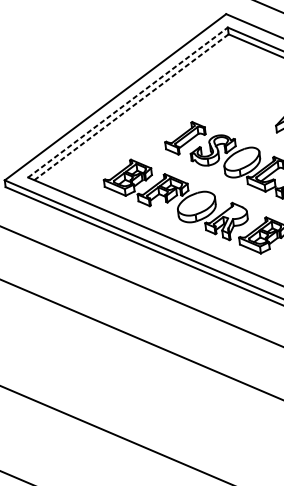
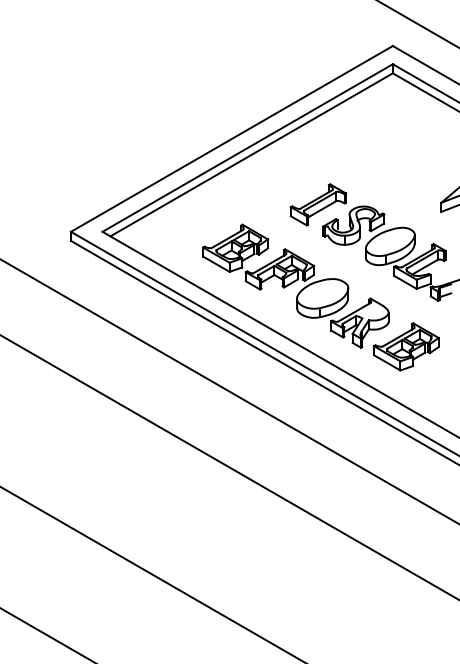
line: (127, 102) -> (247, 148), dashed -> solid
line: (132, 106) -> (252, 154), dashed -> solid

